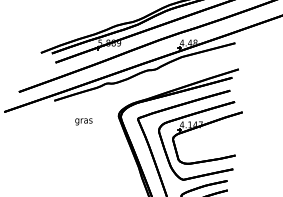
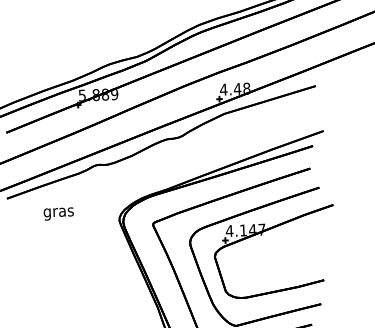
text: (83, 121) -> (58, 213), moved

